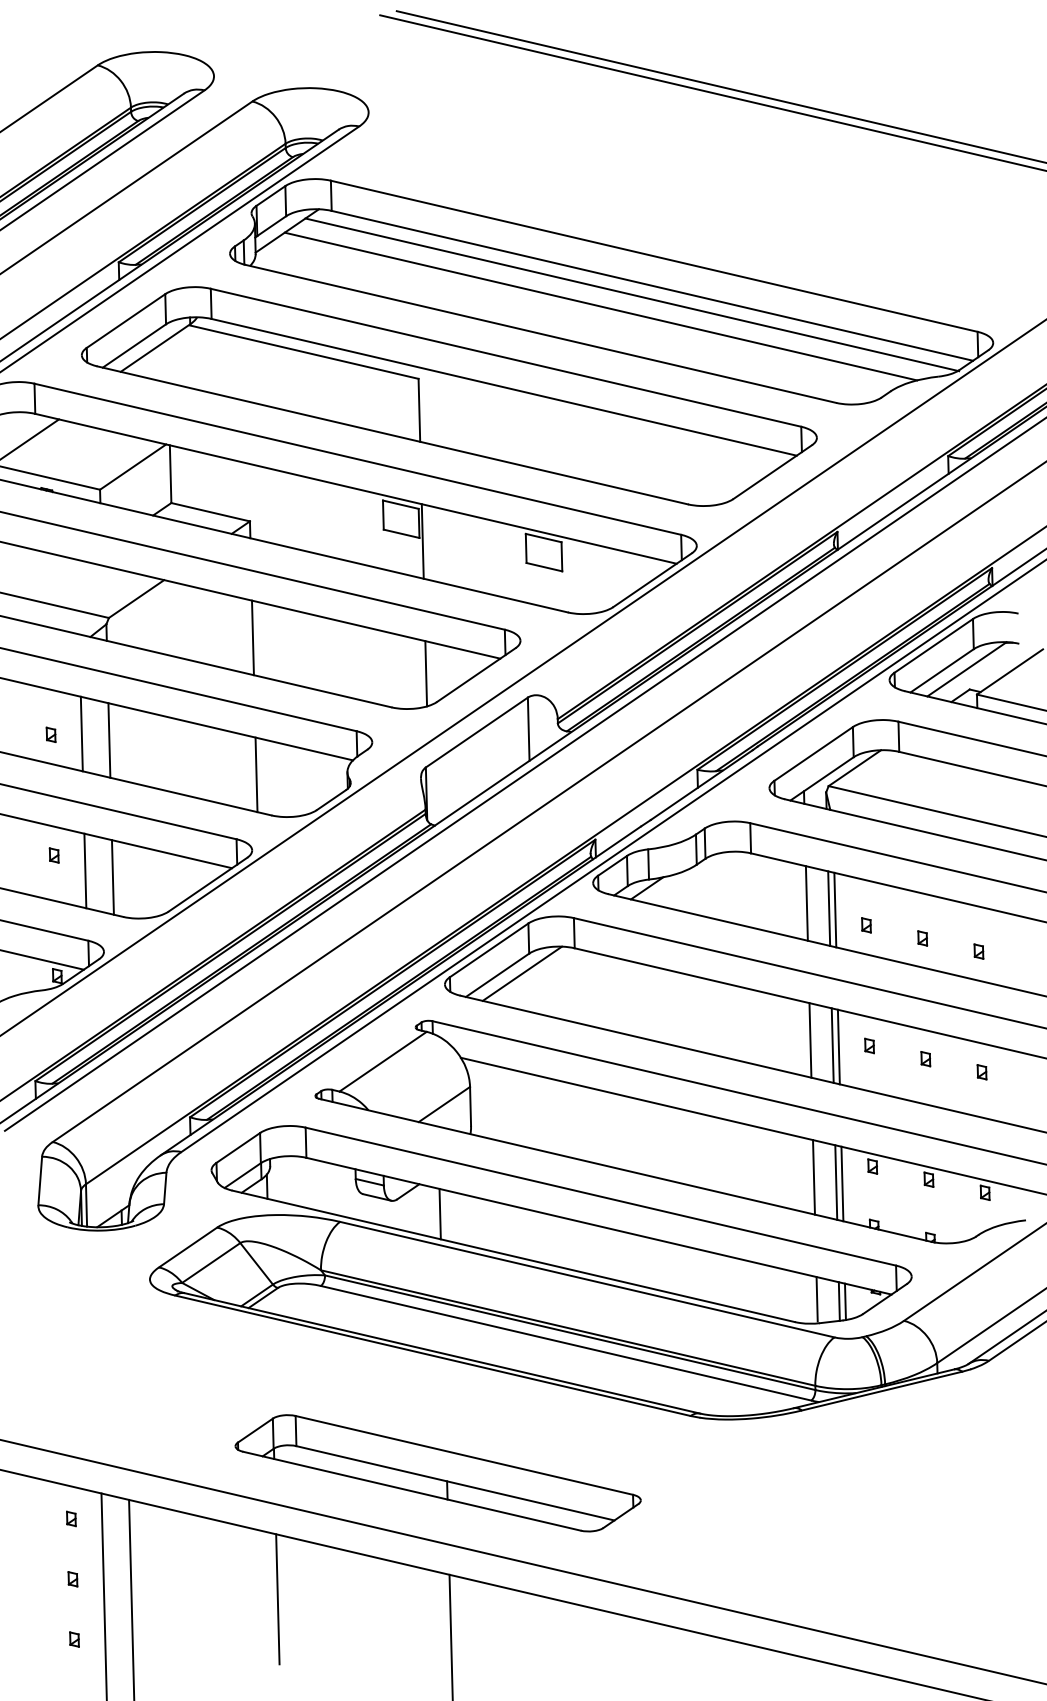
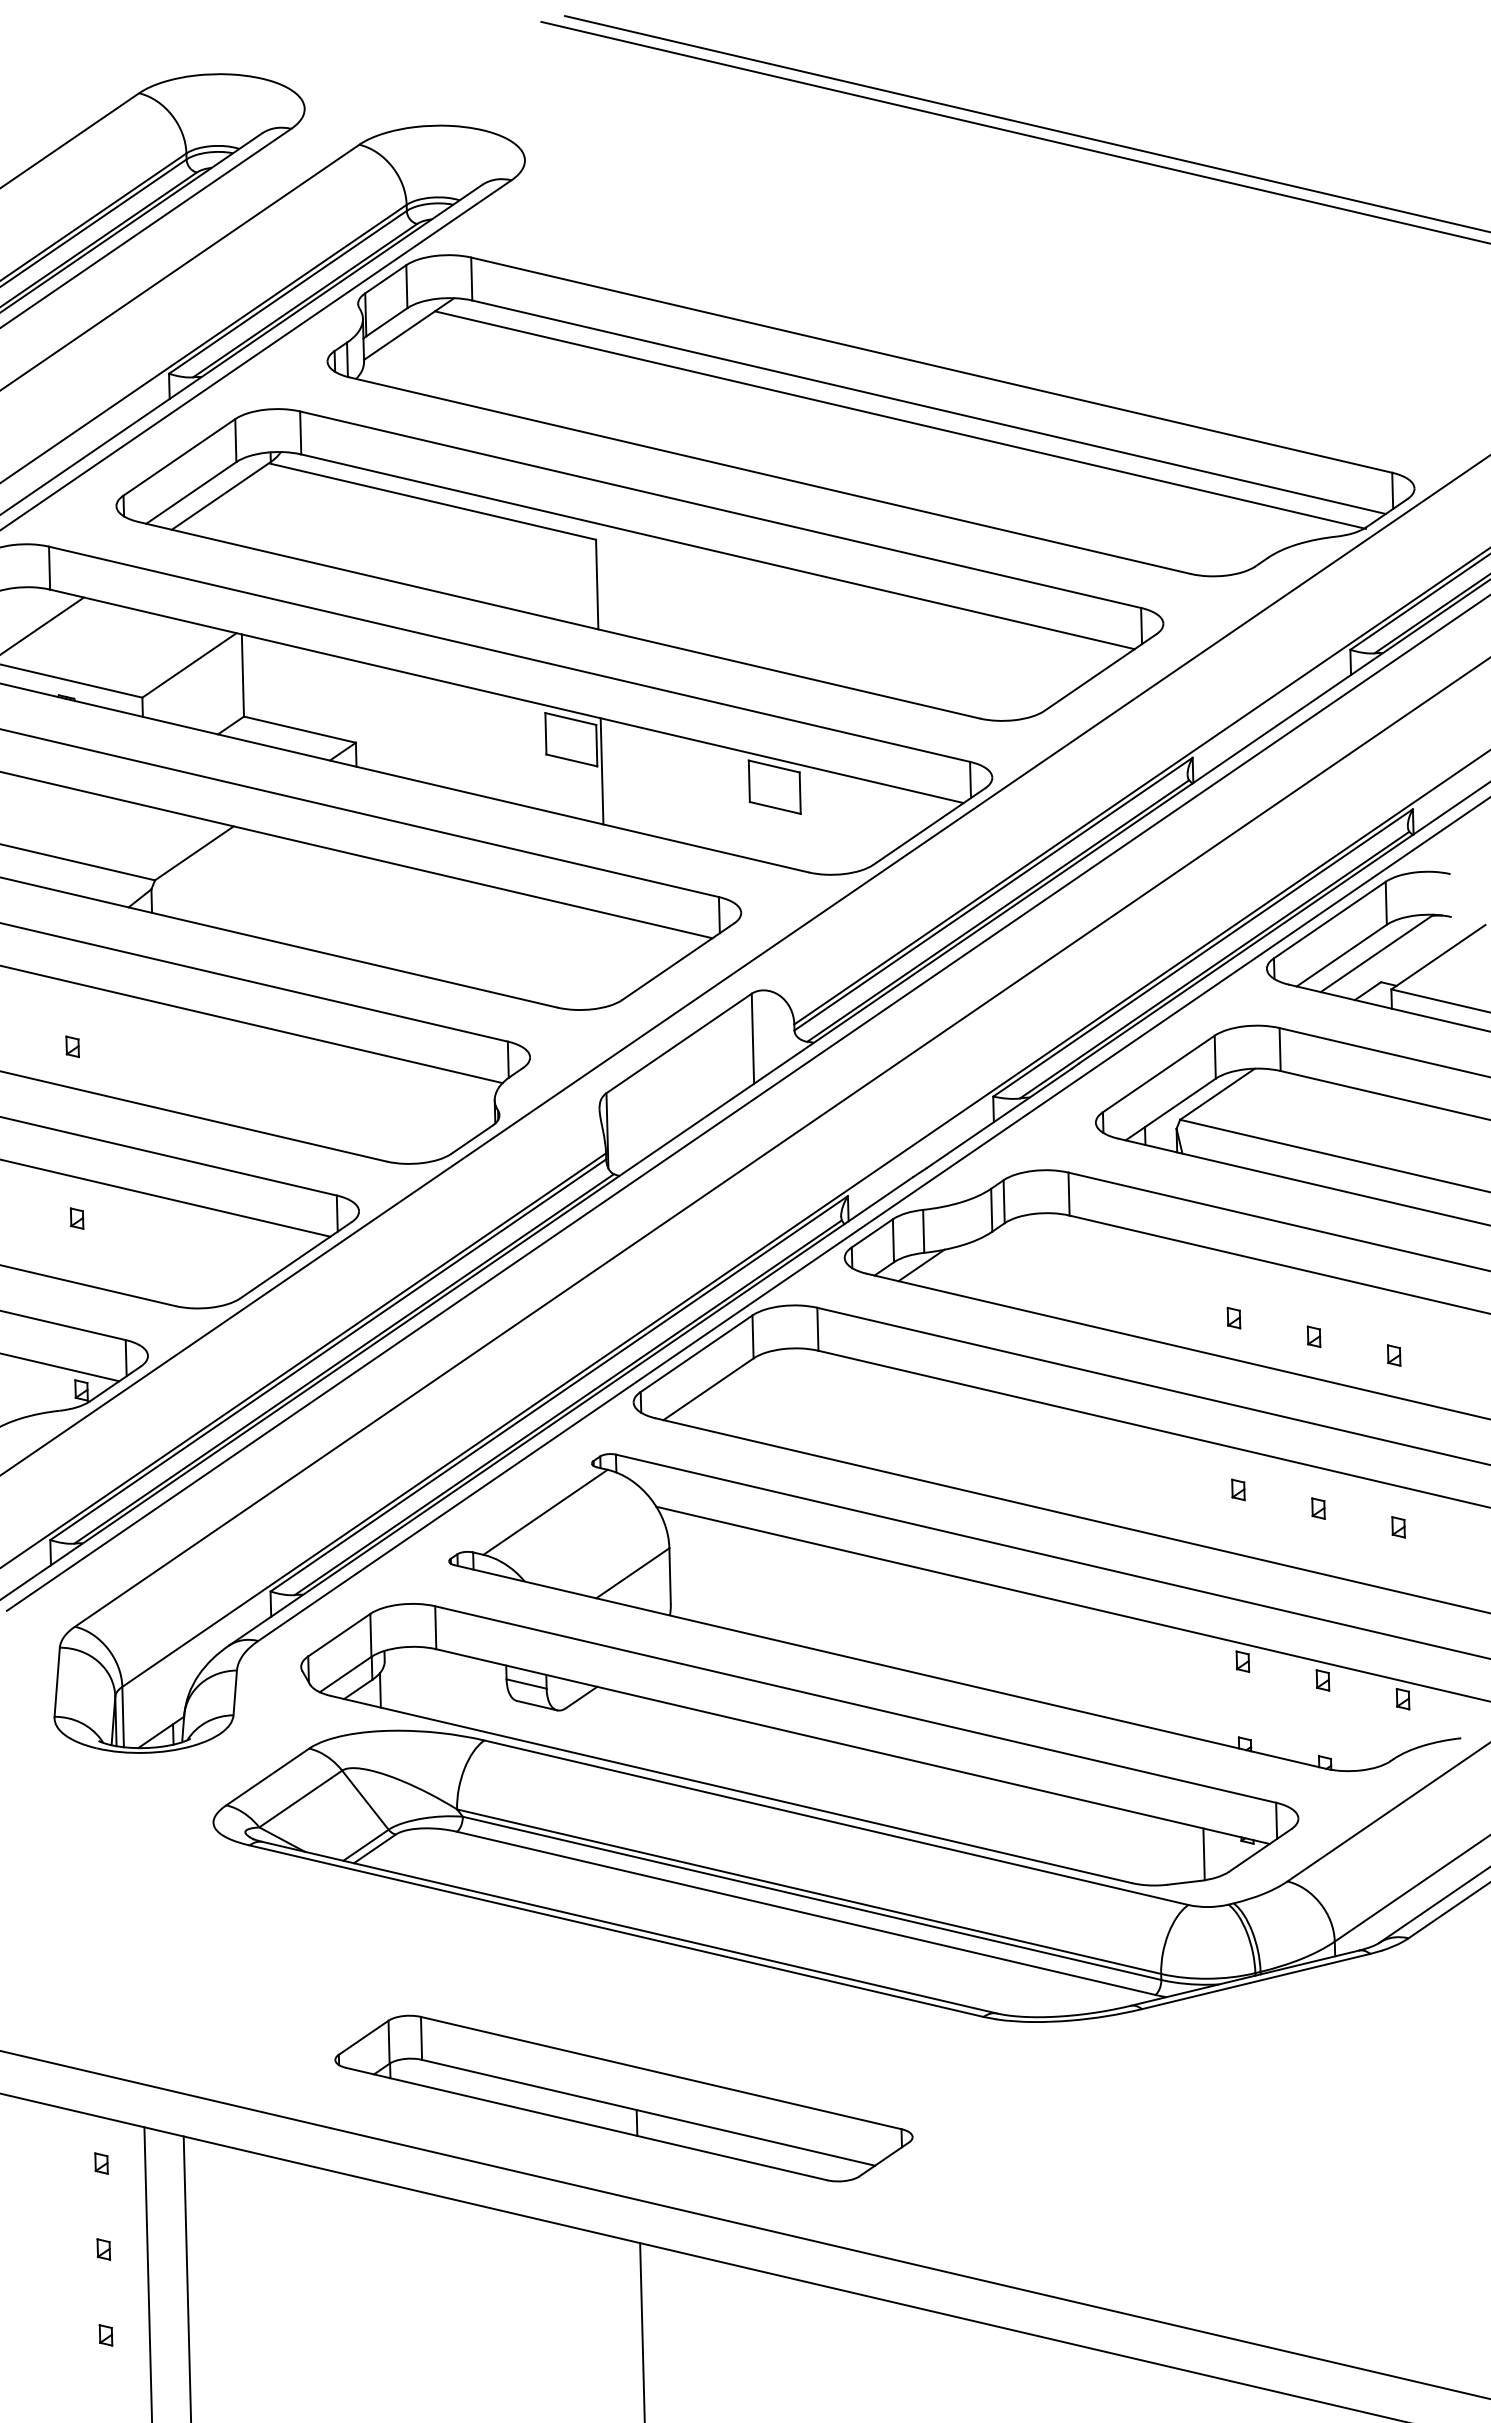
line: (600, 306) -> (855, 436), removed
line: (252, 637) -> (359, 908), removed
line: (425, 673) -> (606, 959), removed
line: (81, 733) -> (116, 1045), removed
line: (109, 740) -> (155, 1054), removed
line: (255, 774) -> (364, 1103), removed
line: (85, 870) -> (121, 1240), removed
line: (112, 877) -> (160, 1249), removed
line: (806, 903) -> (1148, 1286), removed
line: (828, 908) -> (1180, 1294), removed
line: (835, 910) -> (1189, 1296), removed
line: (522, 973) -> (743, 1386), removed
line: (809, 1040) -> (1153, 1481), removed
line: (832, 1045) -> (1185, 1489), removed
line: (838, 1047) -> (1194, 1491), removed
line: (813, 1176) -> (1158, 1676), removed
line: (835, 1182) -> (1190, 1684), removed
line: (842, 1183) -> (1199, 1686), removed
line: (439, 1214) -> (626, 1729), removed
line: (816, 1299) -> (1163, 1850), removed
line: (839, 1301) -> (1195, 1853), removed
line: (277, 1598) -> (395, 2277), removed

